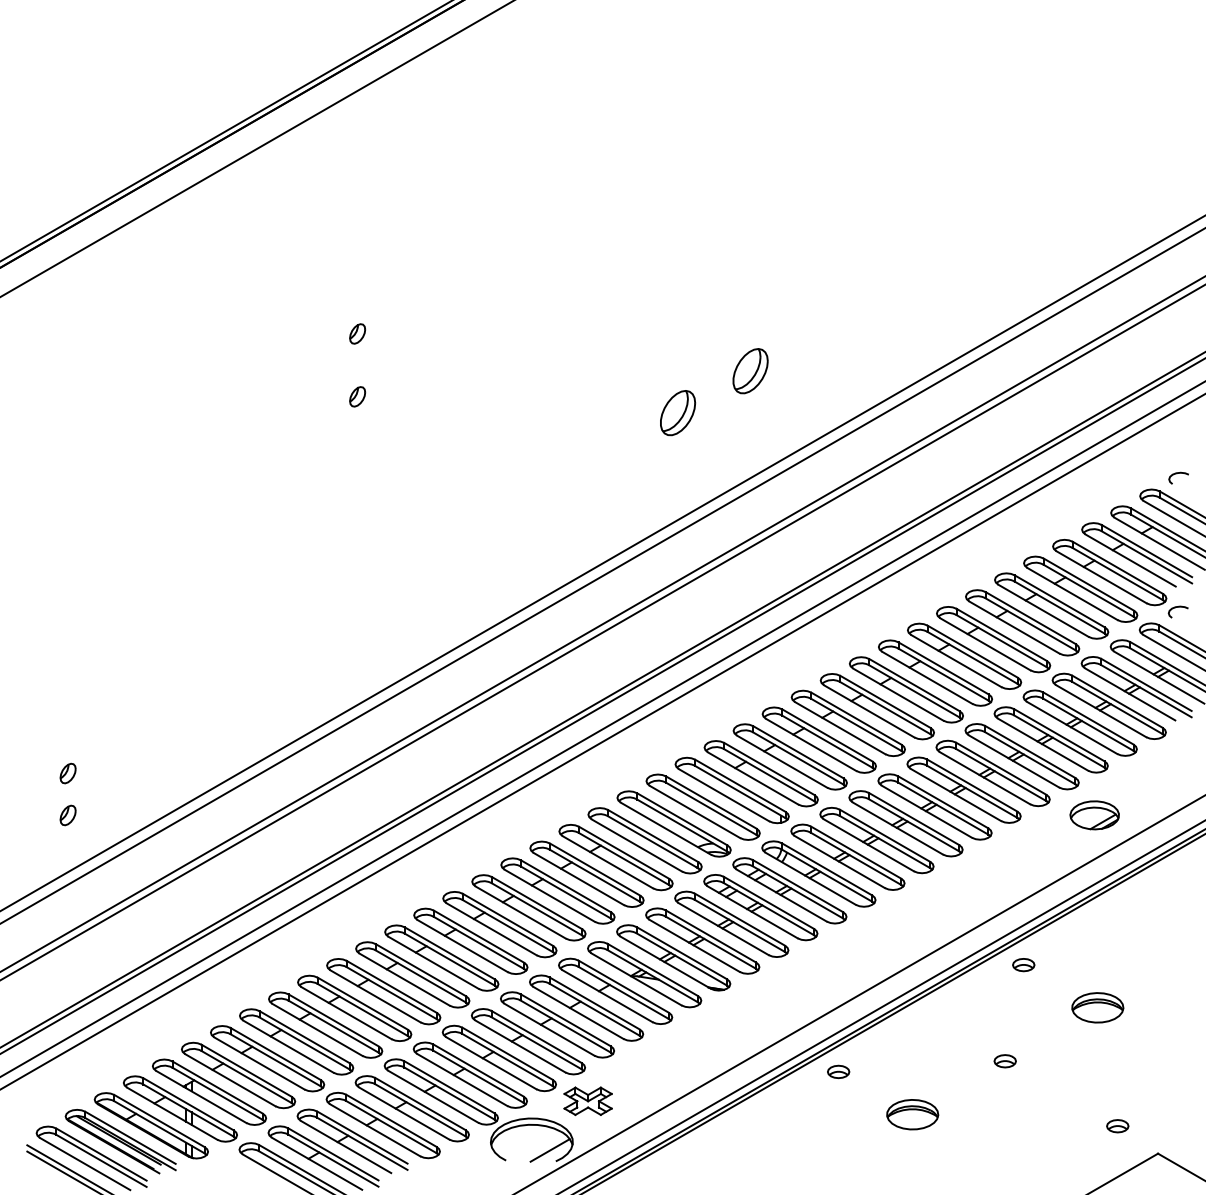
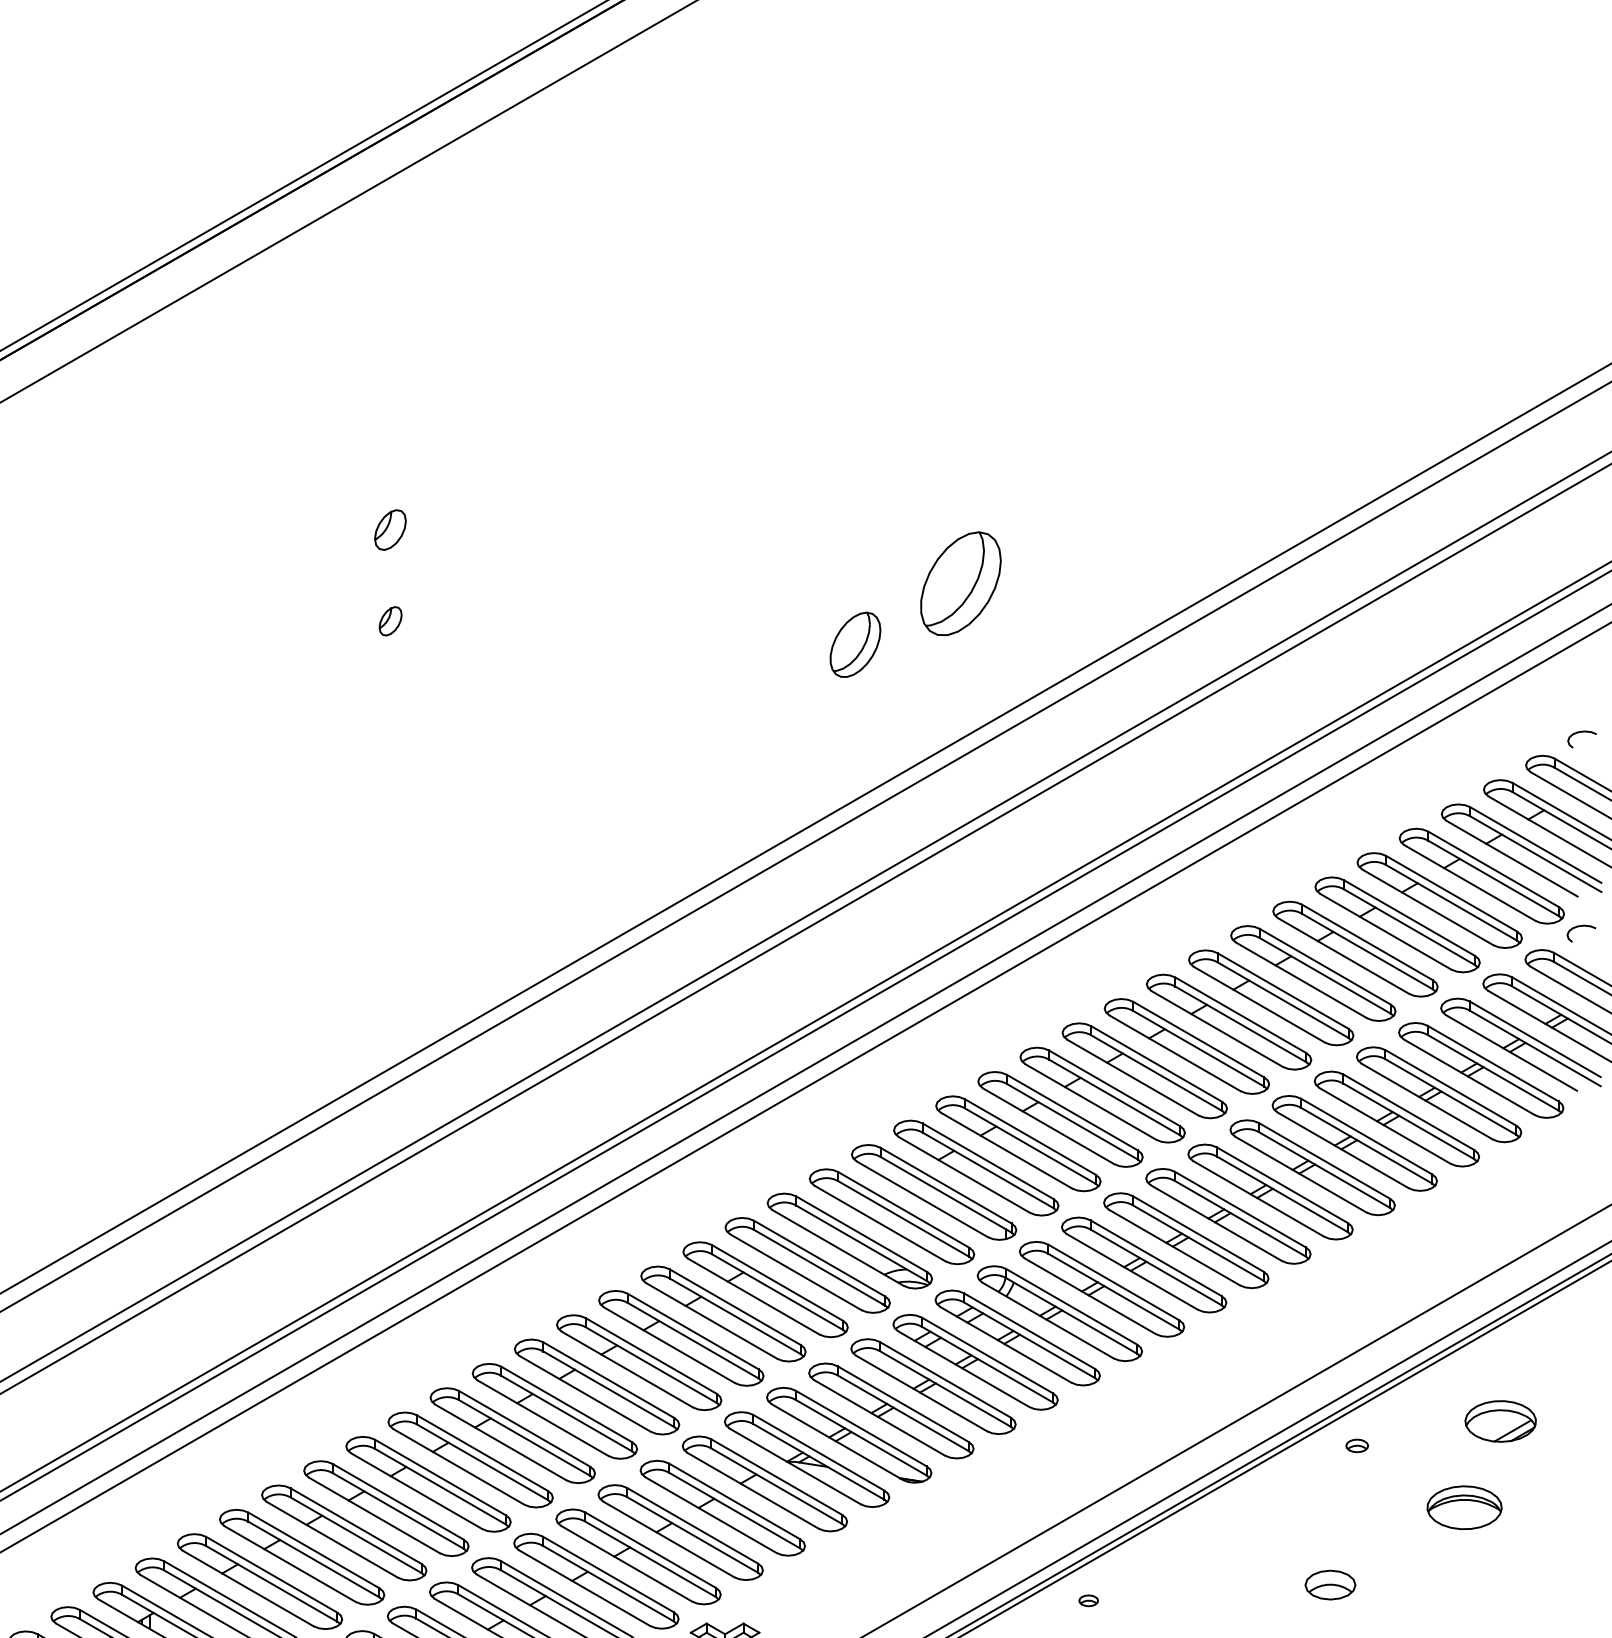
part: (357, 333) -> (390, 529), size x1.4
part: (750, 371) -> (960, 584), size x1.6
part: (1094, 815) -> (1500, 1421), moved
part: (1023, 965) -> (1356, 1446), size x0.7
part: (1004, 1061) -> (1329, 1585), size x1.6
part: (838, 1071) -> (1088, 1600), size x0.6

